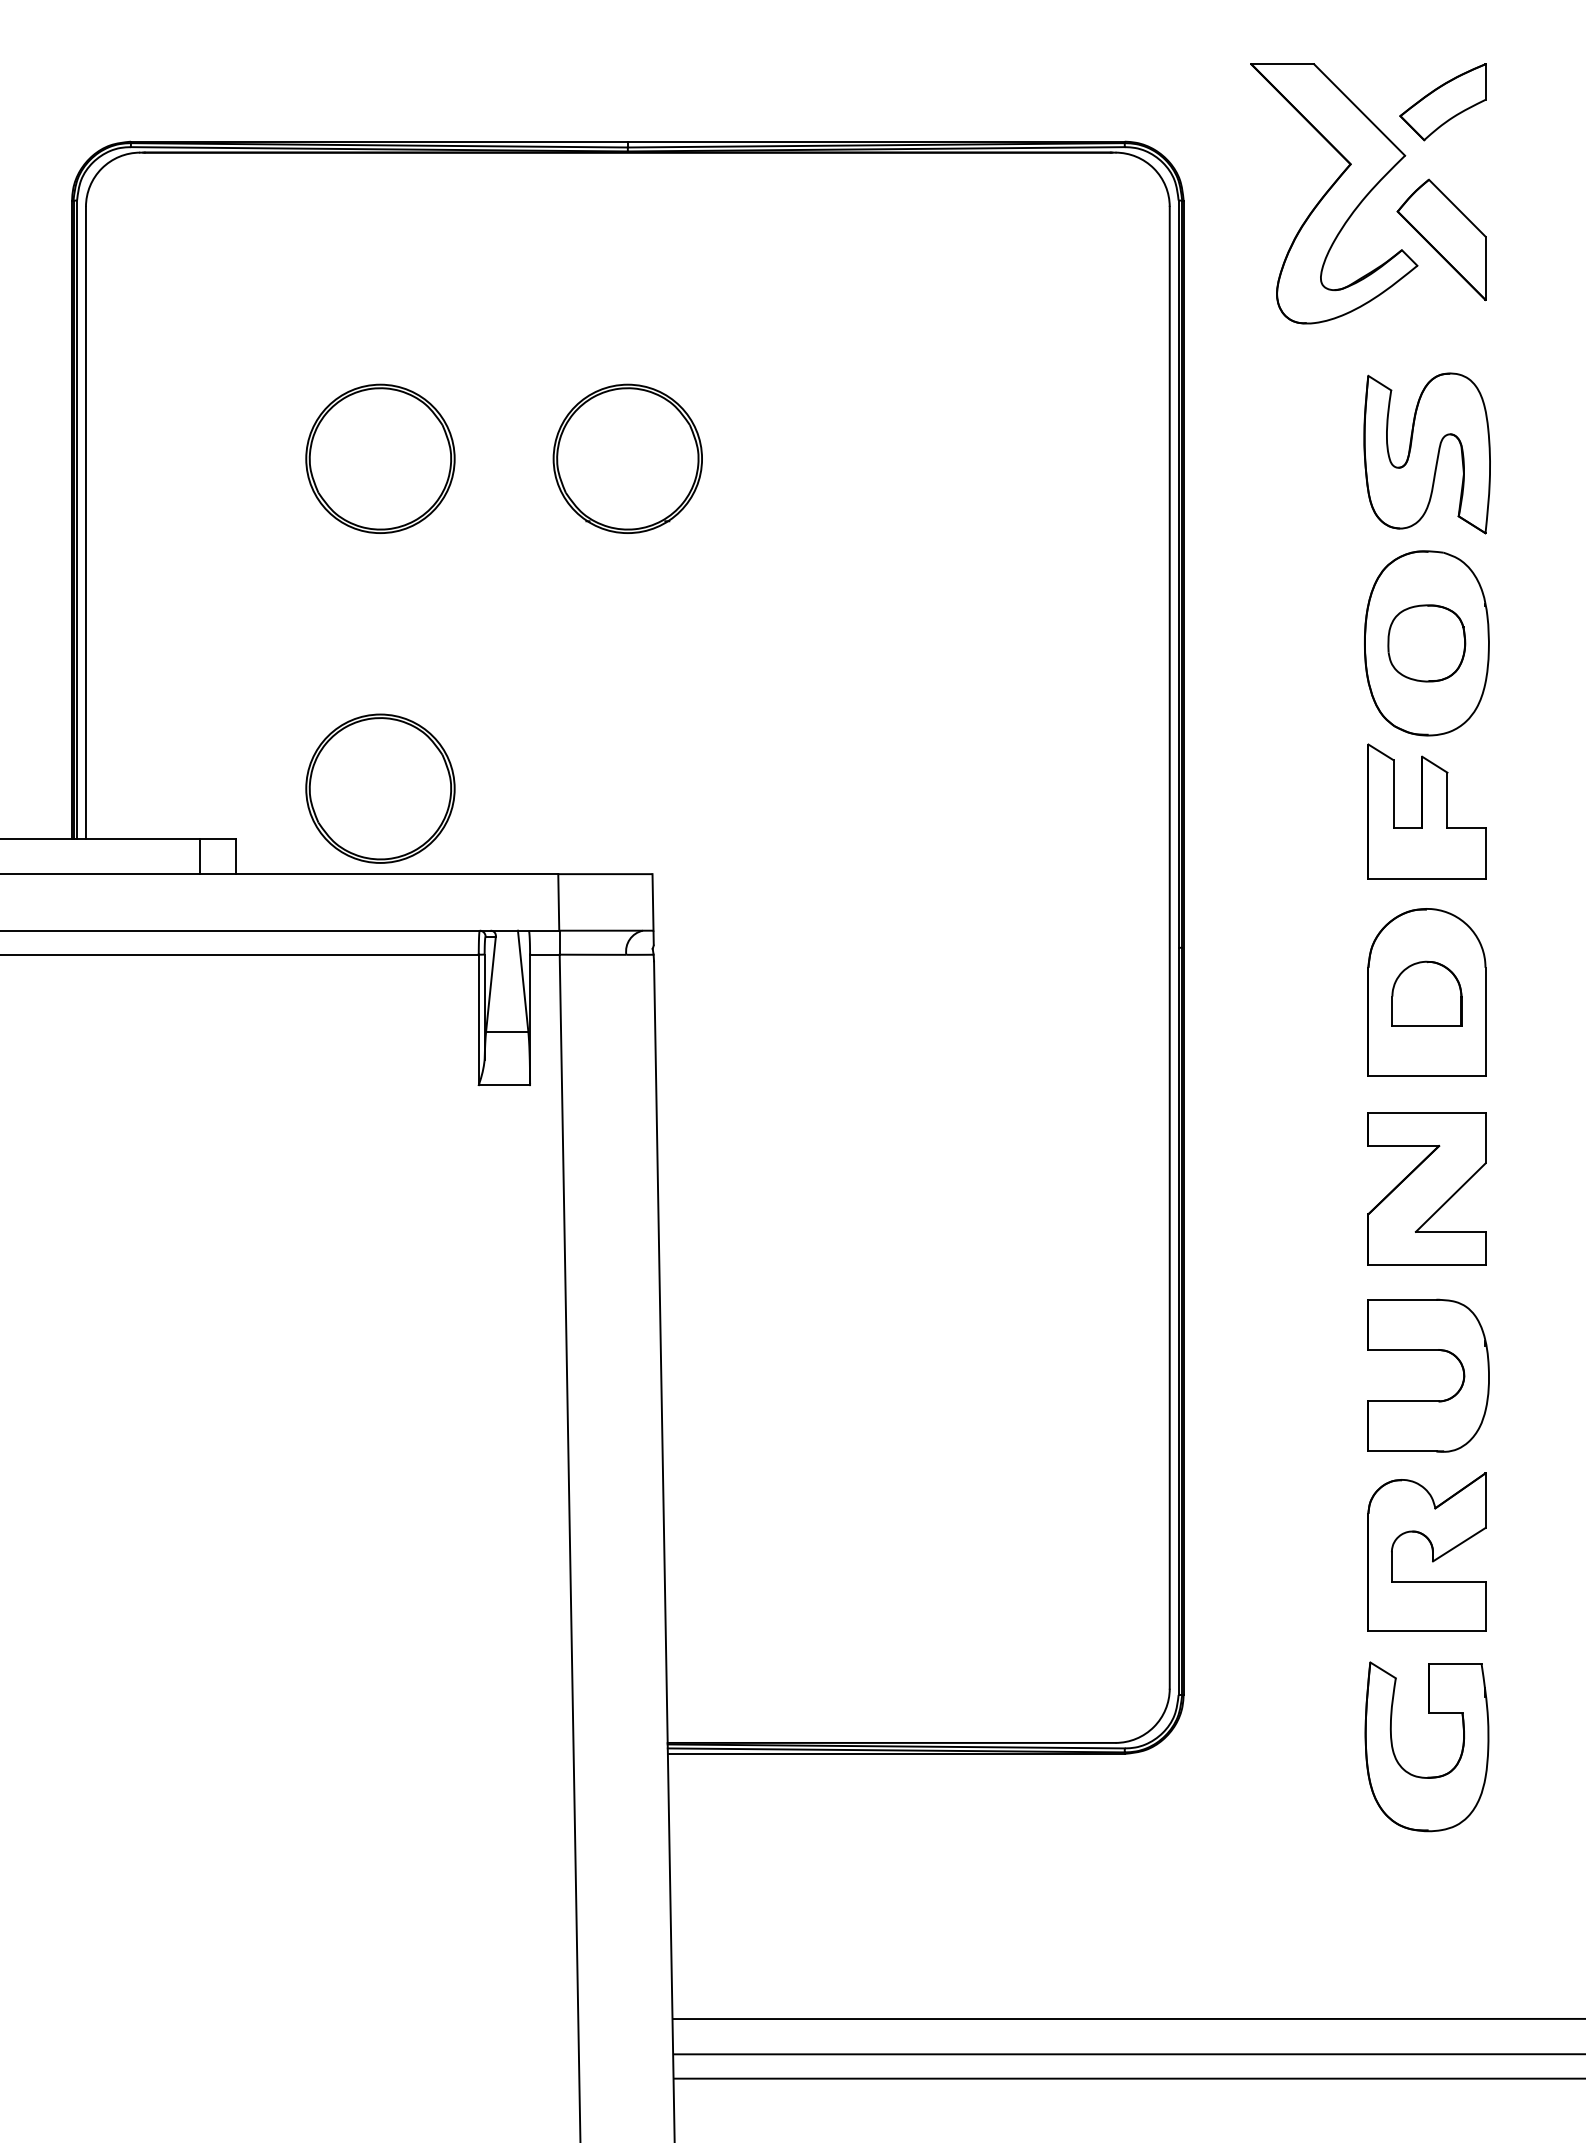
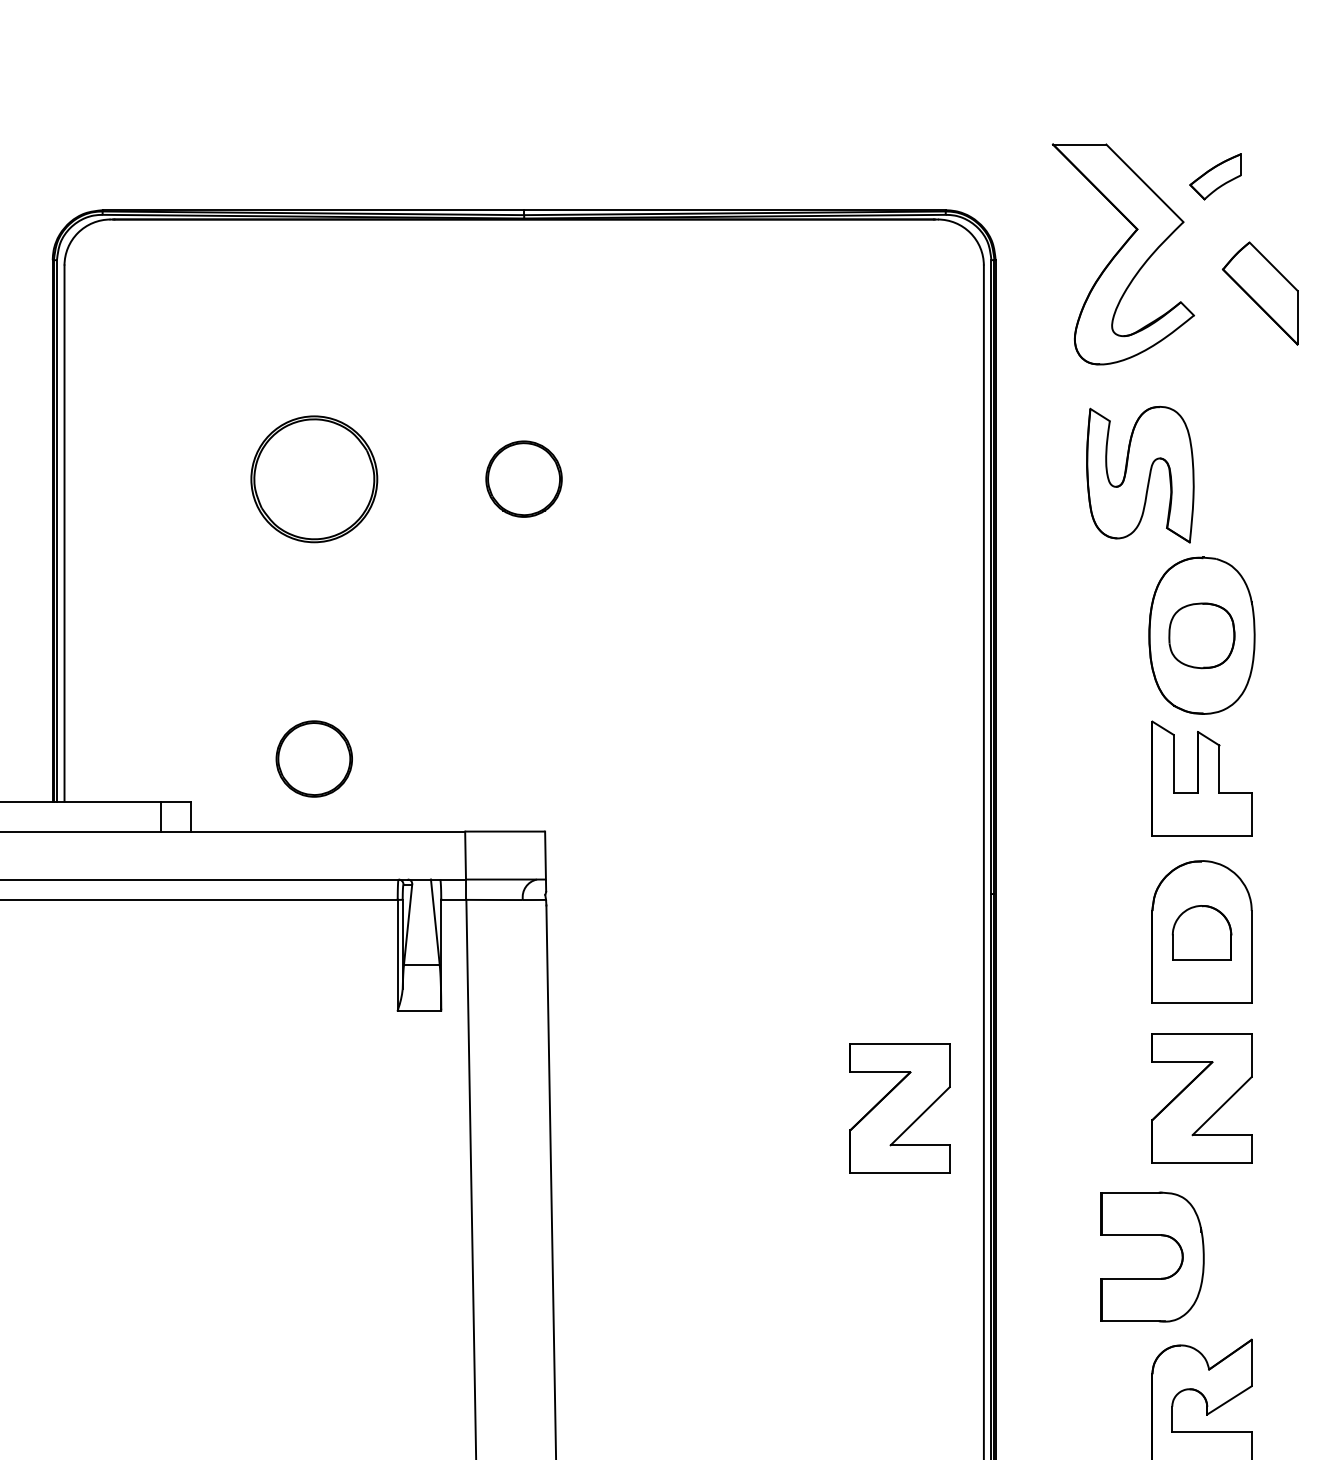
part: (1442, 102) -> (1215, 176), size x0.7
part: (1441, 239) -> (1260, 293), moved
part: (1426, 453) -> (1139, 474), moved
part: (627, 458) -> (523, 478), size x0.6
part: (380, 788) -> (314, 758), size x0.6
part: (1070, 1200) -> (899, 1108), added
part: (1428, 1350) -> (1152, 1235), moved

